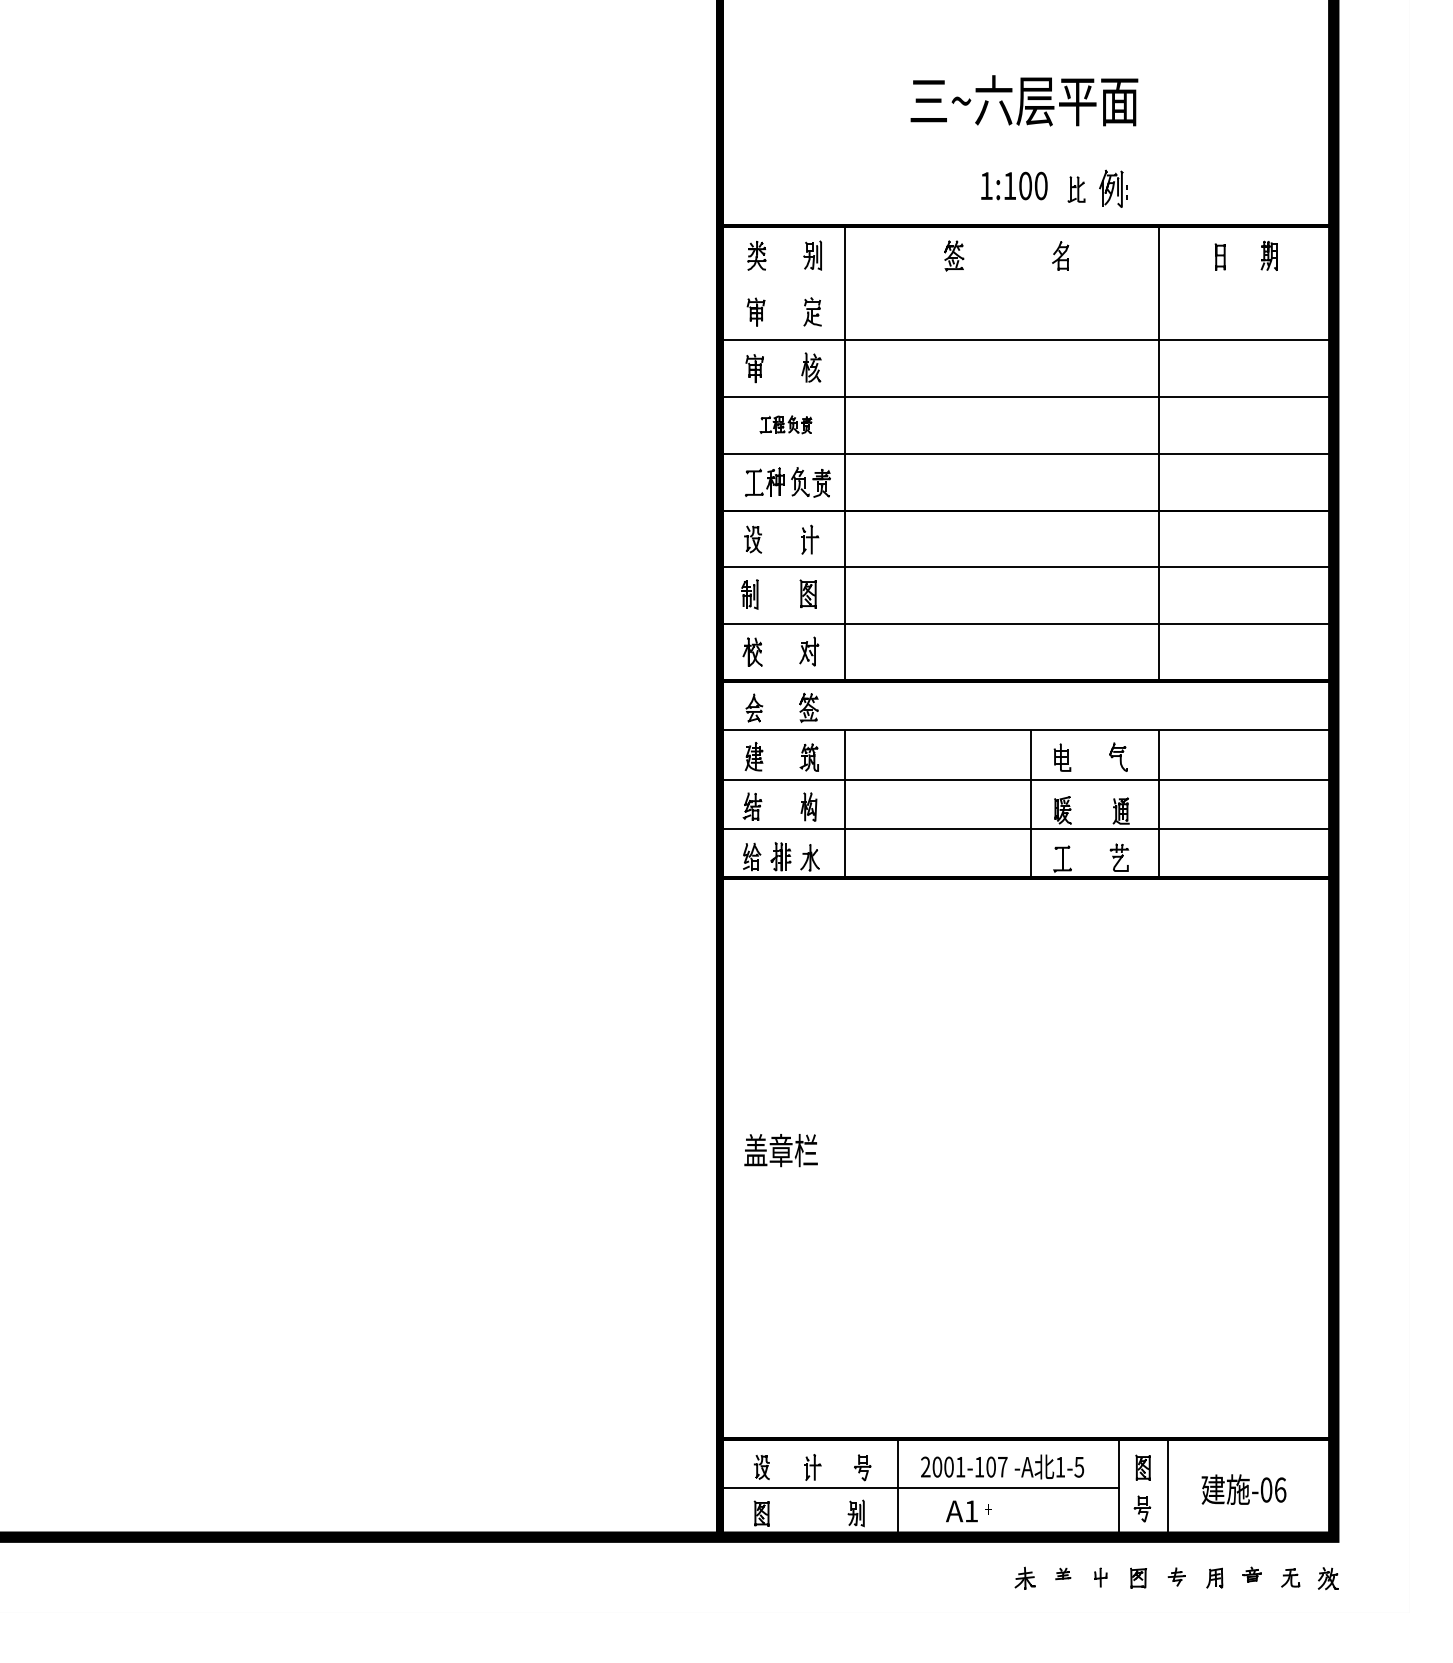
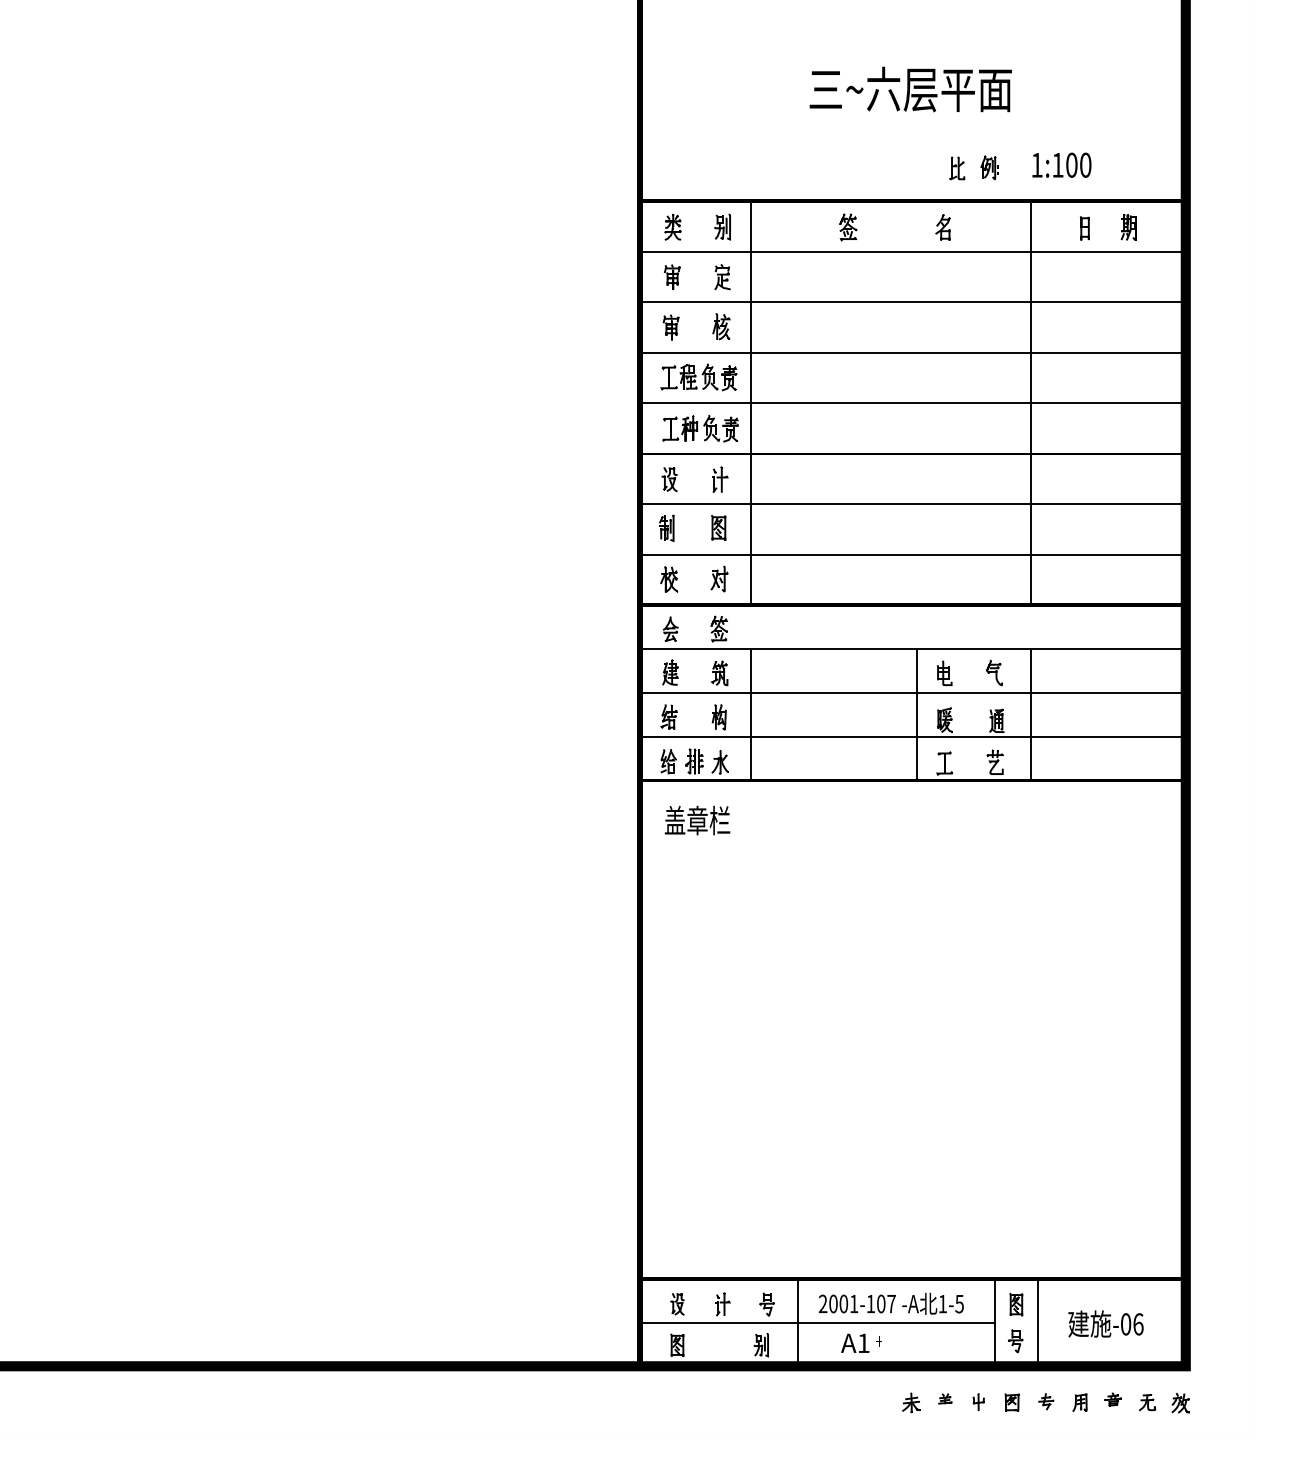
text: (1013, 185) -> (1061, 164), moved
part: (1112, 188) -> (989, 167), size x0.71
line: (1026, 283) -> (912, 251), added
part: (785, 424) -> (698, 377), size x1.67
text: (781, 1150) -> (697, 820), moved

